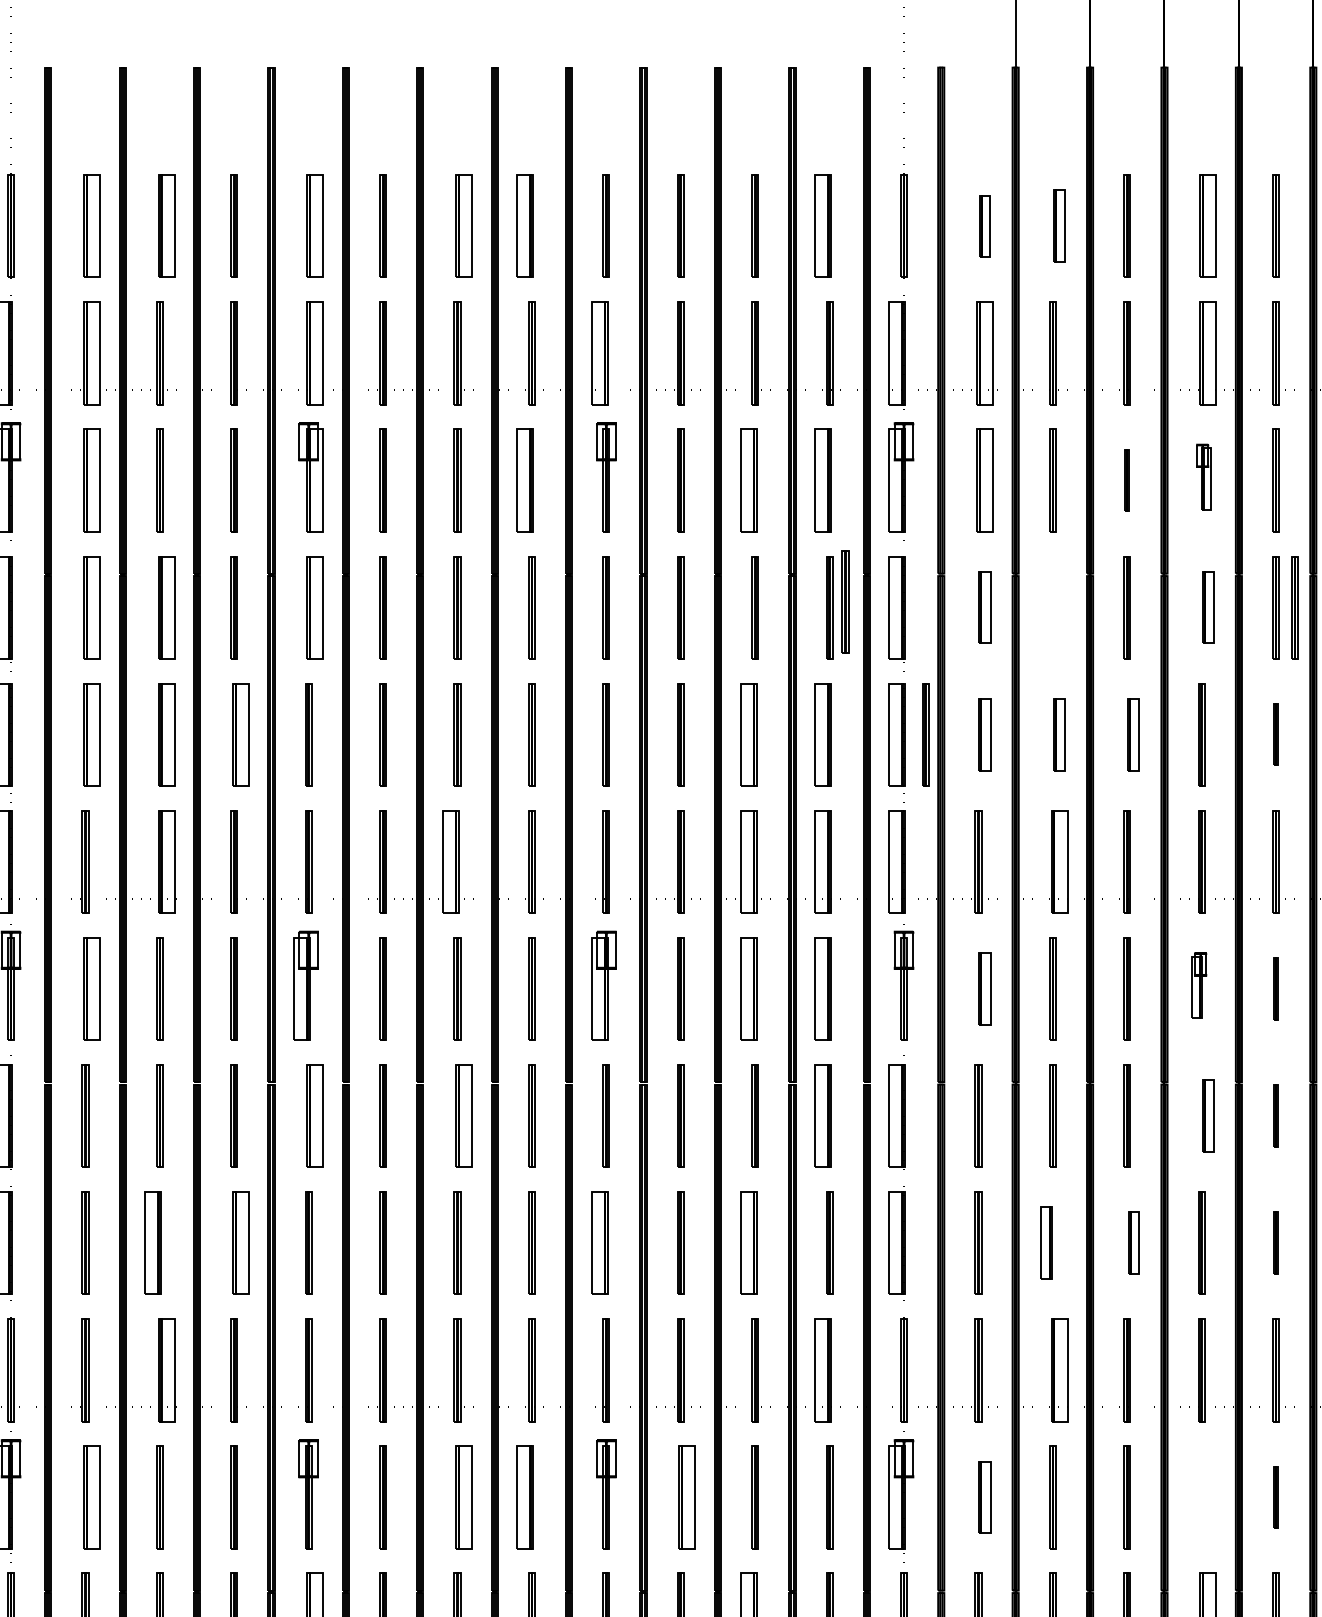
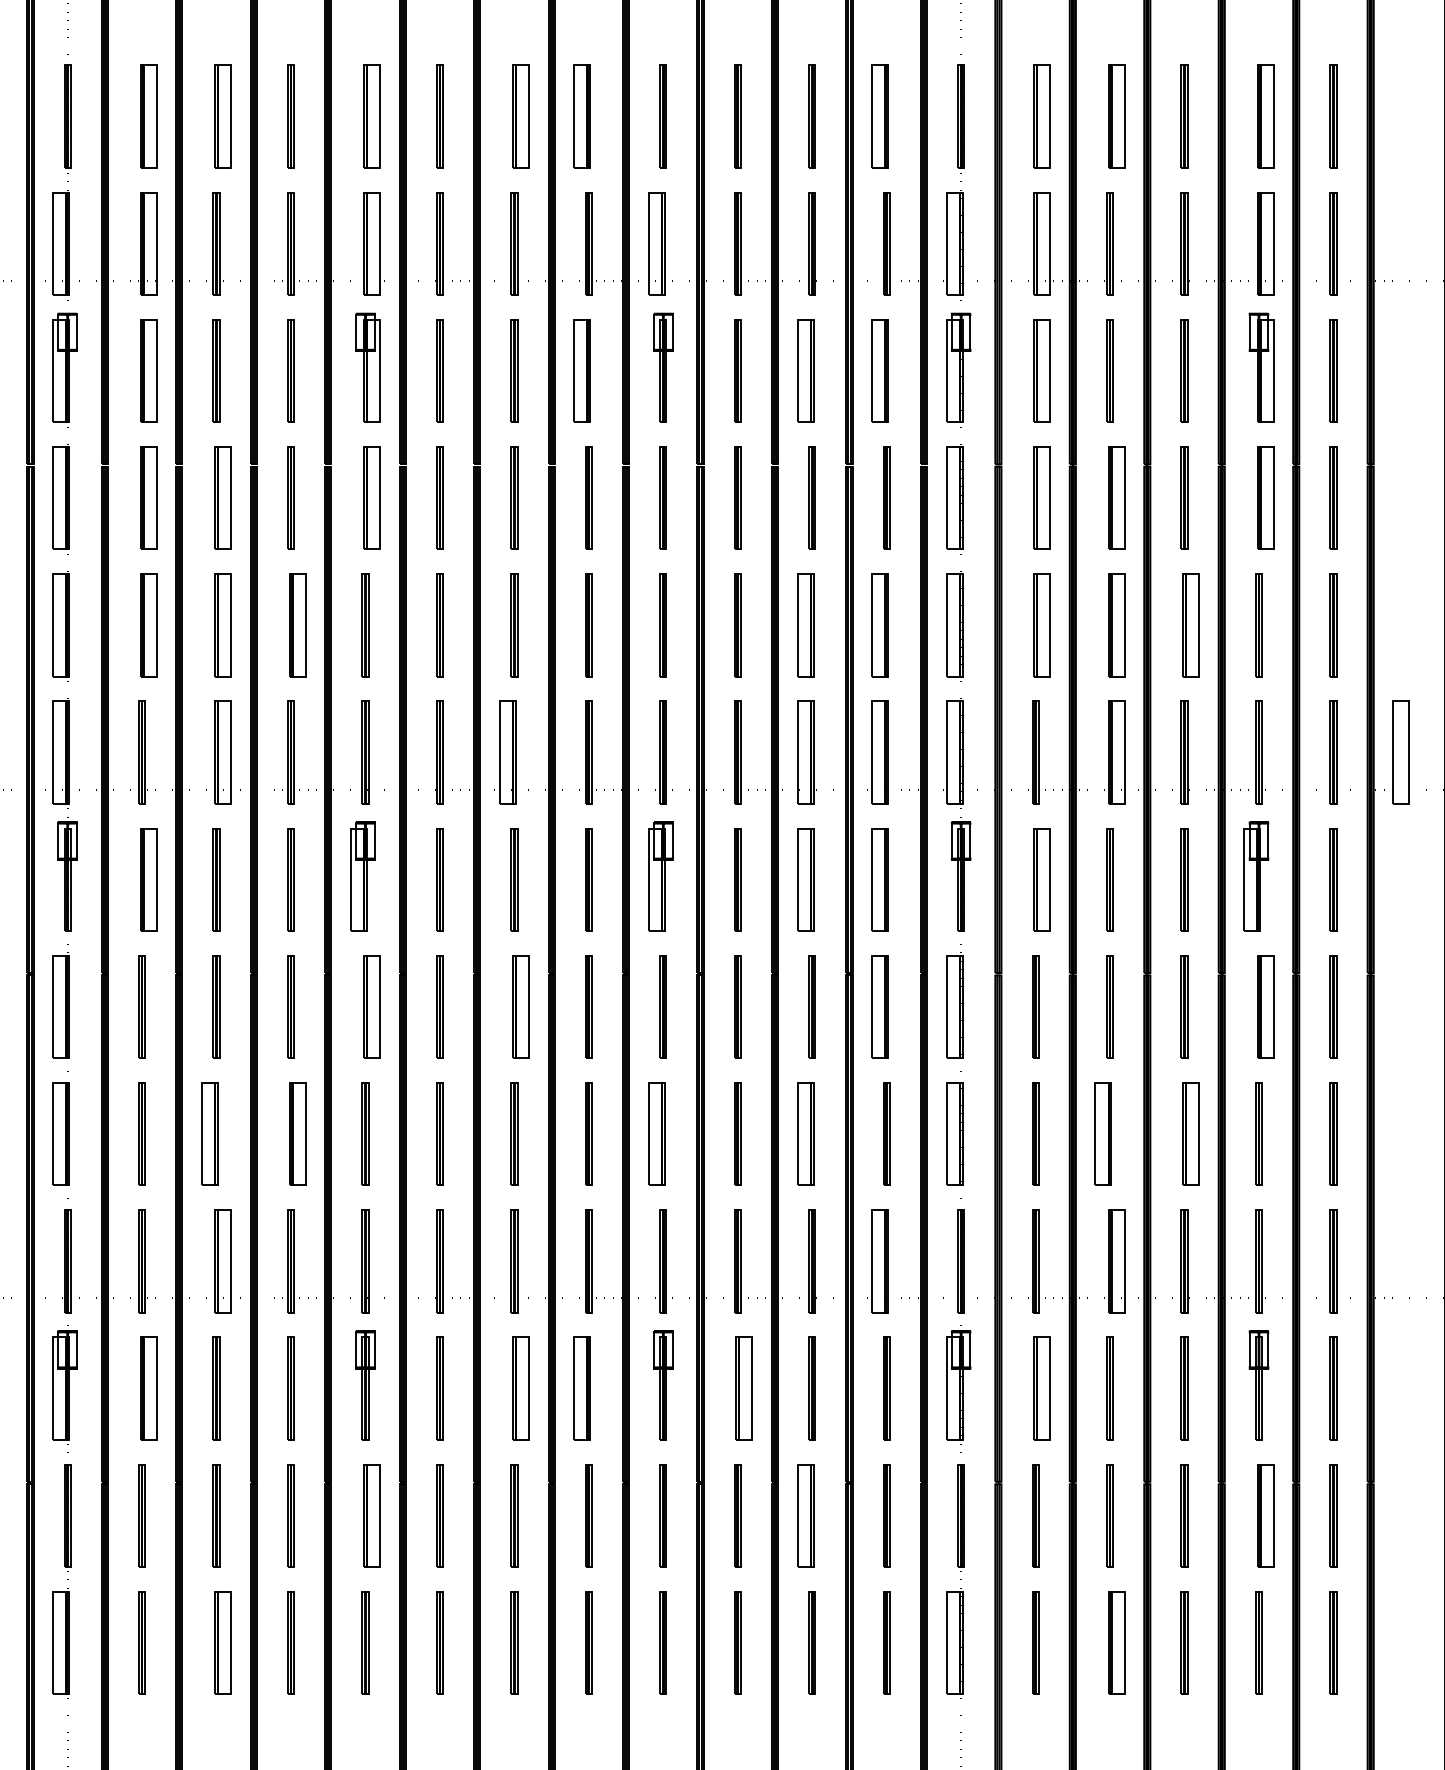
part: (984, 226) -> (1041, 116), size x1.67
part: (1059, 226) -> (1116, 116), size x1.43
part: (1204, 476) -> (1261, 367), size x1.67
part: (1127, 479) -> (1184, 370), size x1.67
part: (845, 601) -> (902, 492), removed
part: (984, 606) -> (1041, 497), size x1.43
part: (1059, 606) -> (1116, 497), added
part: (1208, 606) -> (1265, 497), size x1.43
part: (1295, 606) -> (1352, 497), removed
part: (925, 734) -> (982, 625), removed
part: (984, 734) -> (1041, 625), size x1.43
part: (1059, 734) -> (1116, 625), size x1.43
part: (1133, 734) -> (1190, 625), size x1.43
part: (1276, 734) -> (1333, 625), size x1.67
part: (1199, 985) -> (1256, 876), size x1.67
part: (984, 988) -> (1041, 879), size x1.43
part: (1276, 988) -> (1333, 879), size x1.67
part: (1208, 1115) -> (1265, 1006), size x1.43
part: (1276, 1115) -> (1333, 1006), size x1.67
part: (1045, 1242) -> (1102, 1133), size x1.43
part: (1133, 1242) -> (1190, 1133), size x1.67
part: (1276, 1242) -> (1333, 1133), size x1.67
part: (1201, 1494) -> (1258, 1385), added
part: (984, 1497) -> (1041, 1388), size x1.43
part: (1276, 1497) -> (1333, 1388), size x1.67

